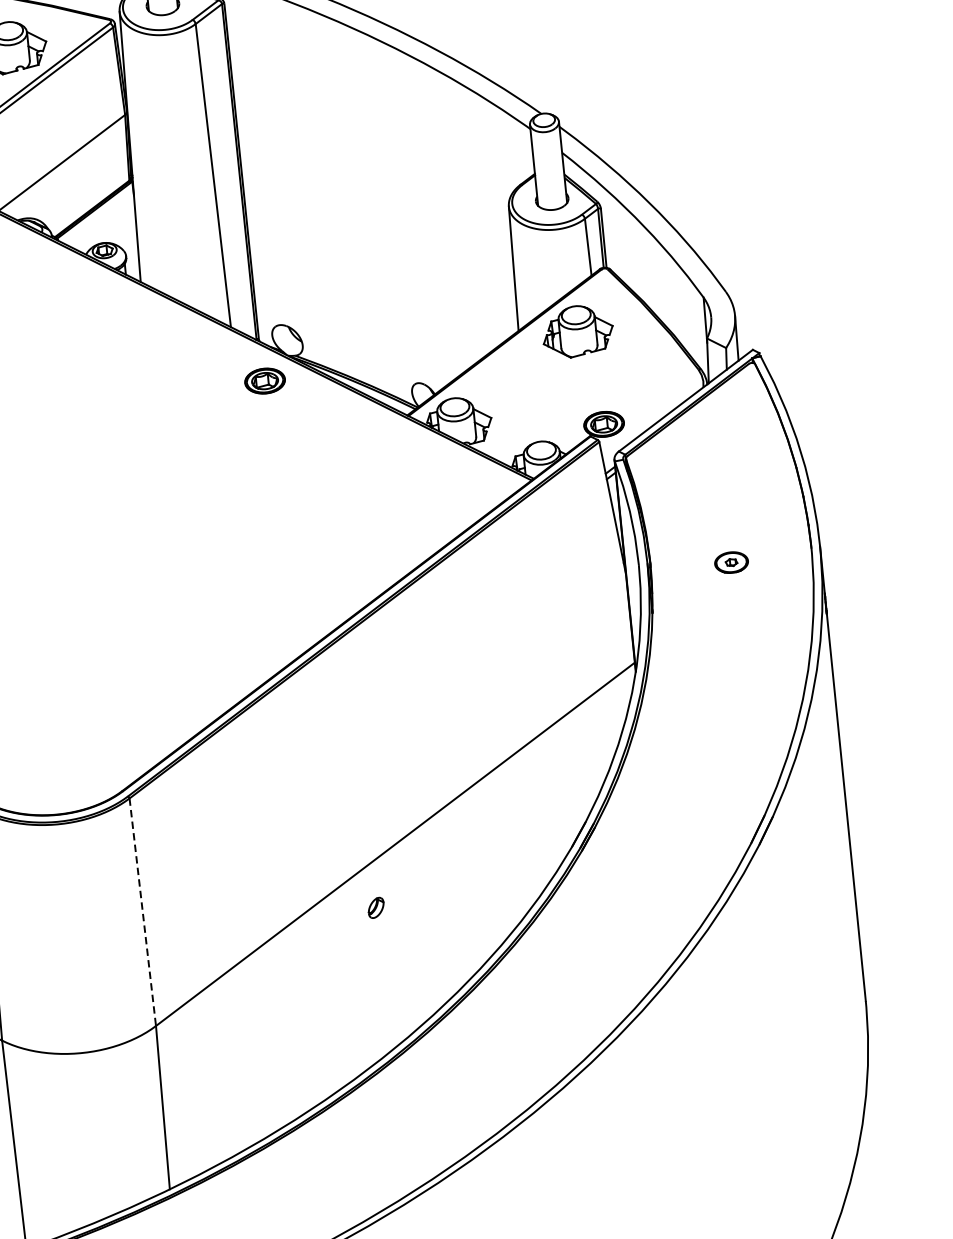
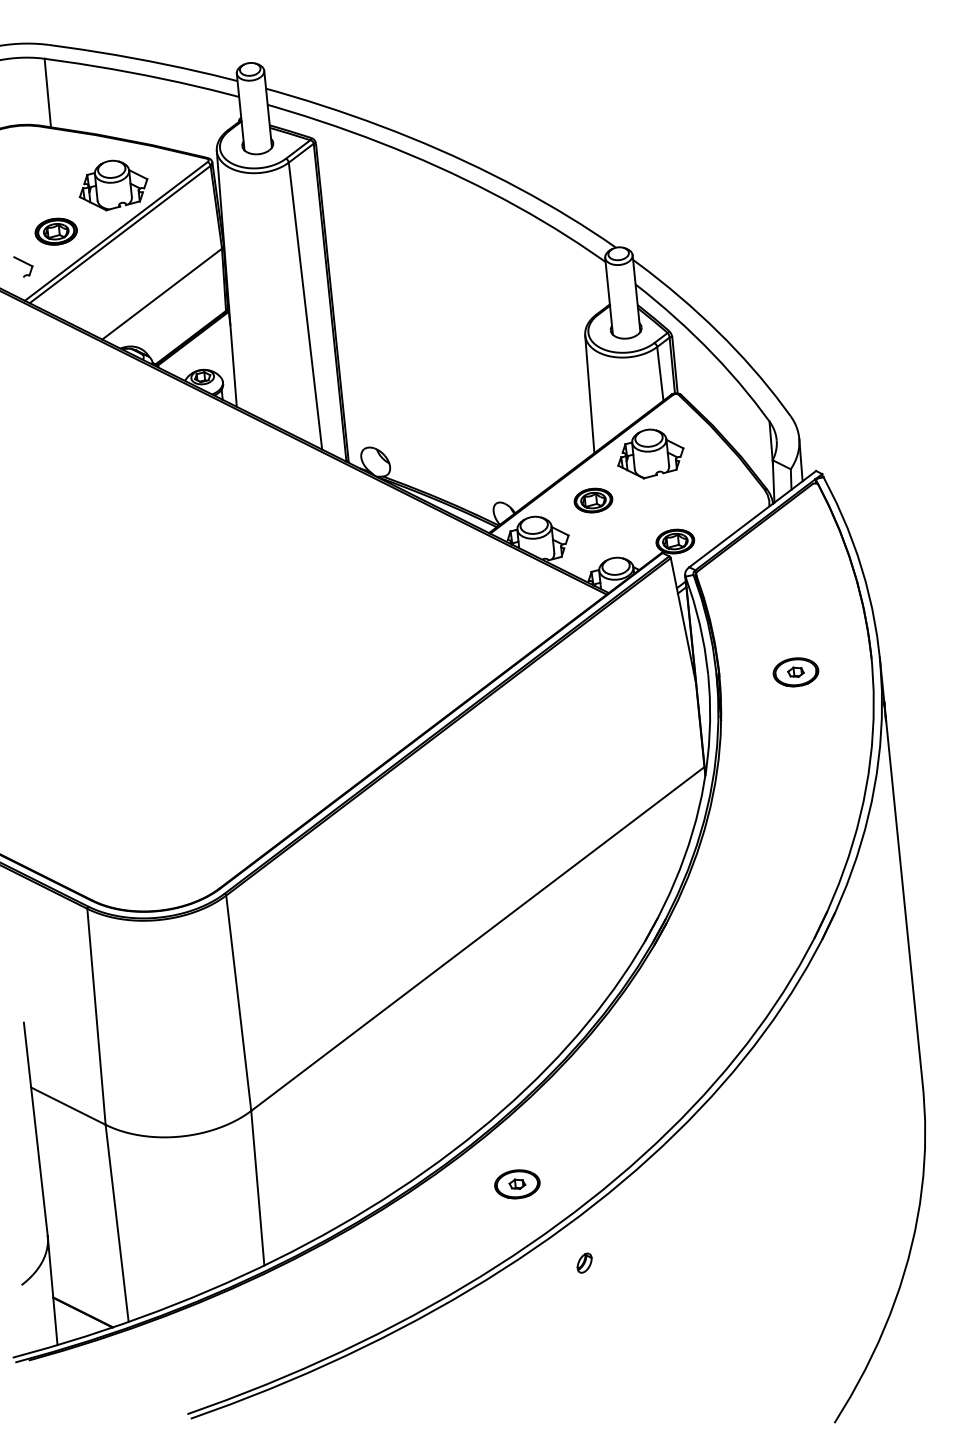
part: (265, 381) -> (593, 500), moved
part: (731, 562) -> (795, 672), size x1.43
part: (376, 907) -> (584, 1262), moved
line: (142, 912) -> (238, 1003), dashed -> solid
part: (437, 1103) -> (517, 1184), added

